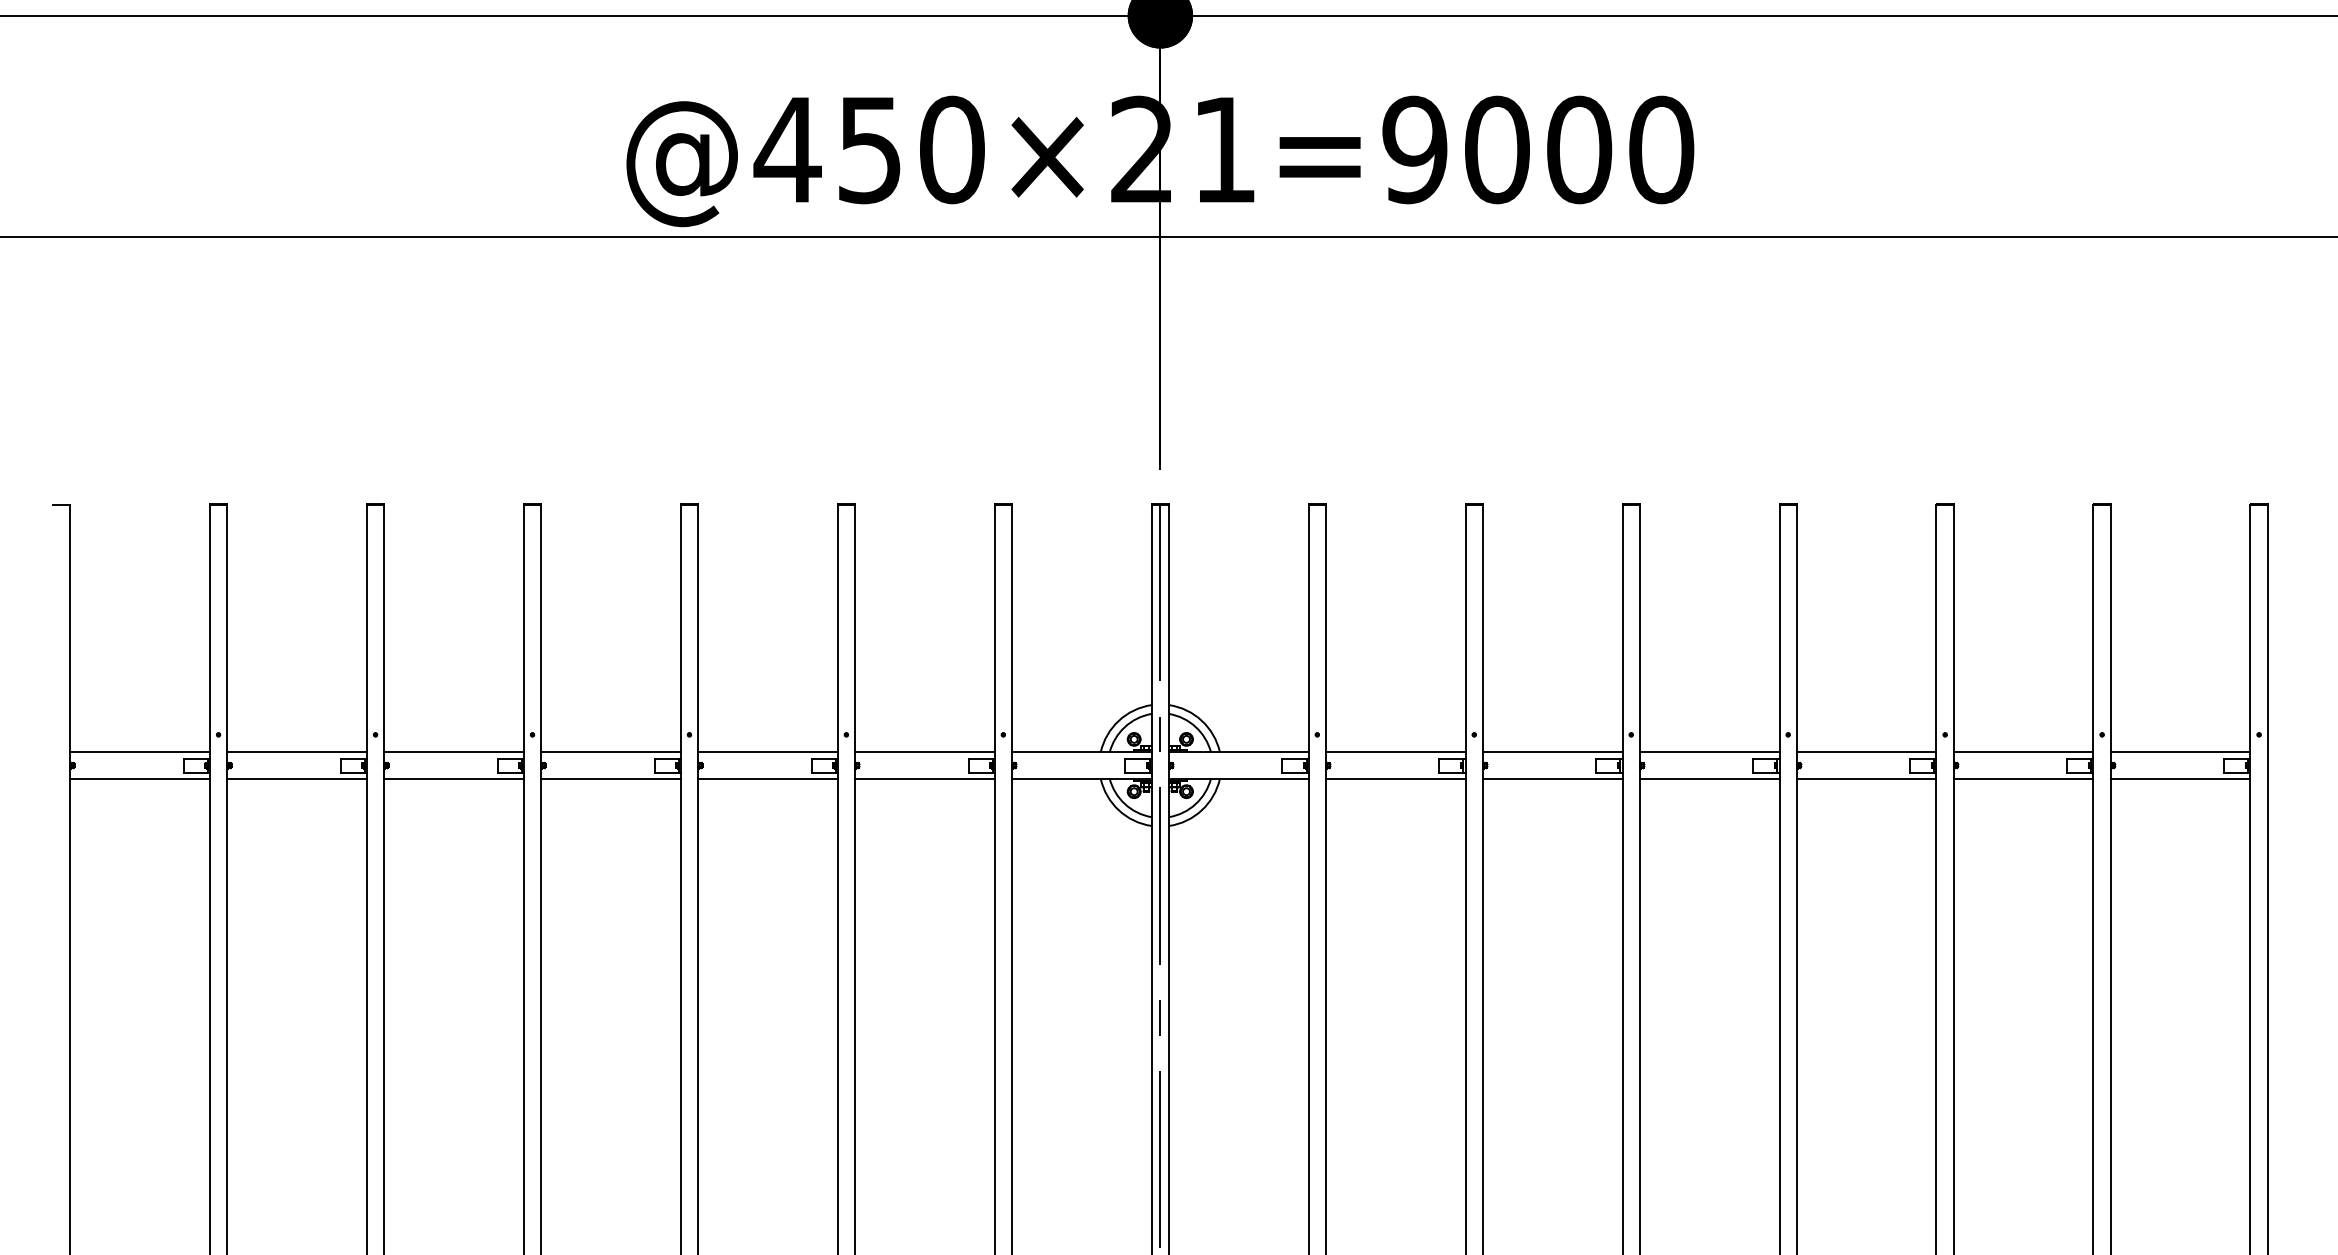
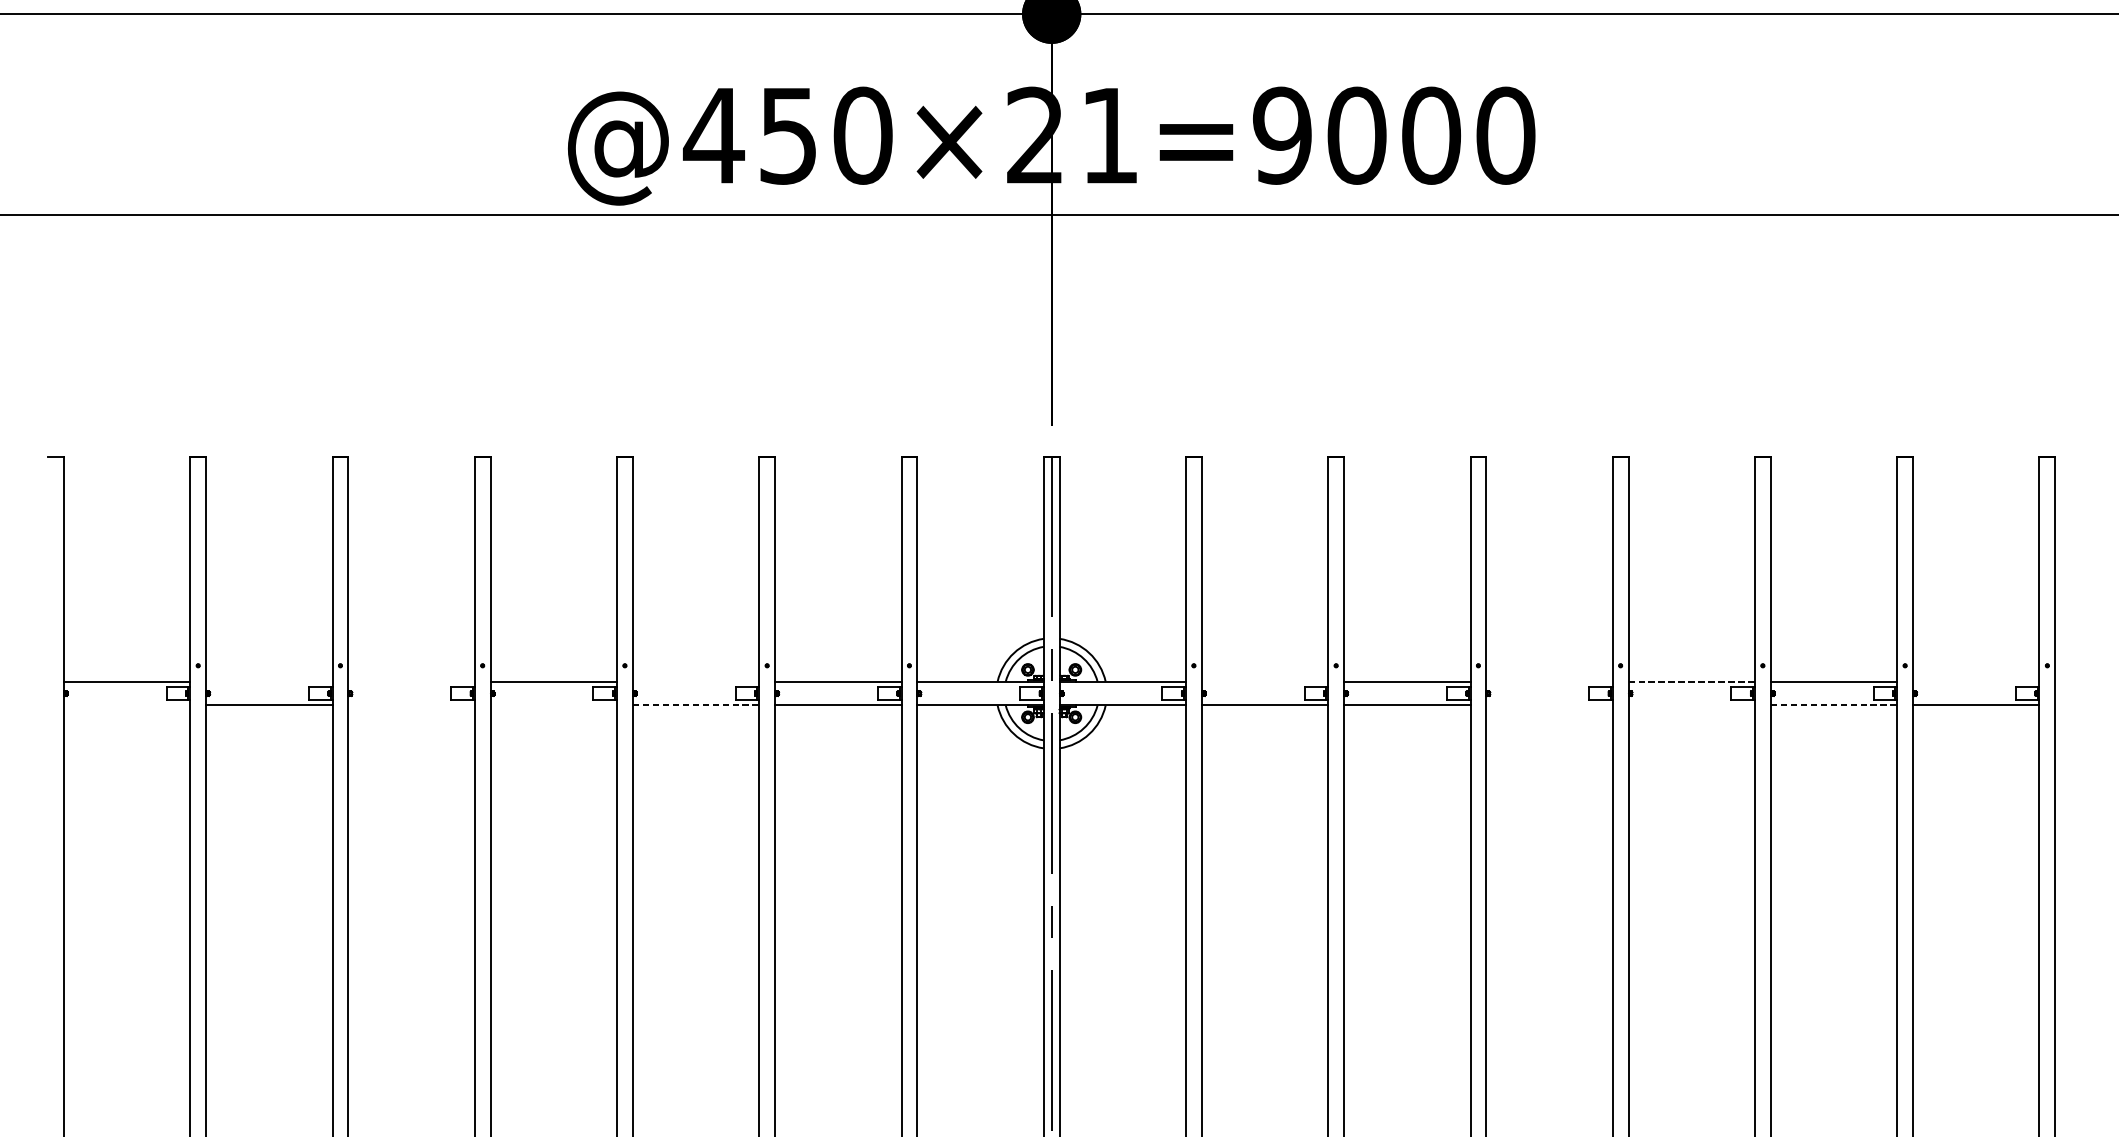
line: (296, 752) -> (268, 681), removed
line: (453, 752) -> (411, 681), removed
line: (767, 752) -> (695, 681), removed
line: (1395, 752) -> (1264, 681), removed
line: (1709, 752) -> (1549, 681), removed
line: (1866, 752) -> (1691, 681), solid -> dashed
line: (2180, 752) -> (1976, 681), removed
line: (139, 778) -> (126, 705), removed
line: (453, 778) -> (411, 705), removed
line: (610, 778) -> (553, 705), removed
line: (767, 778) -> (695, 705), solid -> dashed
line: (1709, 778) -> (1549, 705), removed
line: (1866, 778) -> (1691, 705), removed
line: (2023, 778) -> (1833, 705), solid -> dashed

